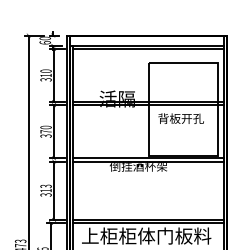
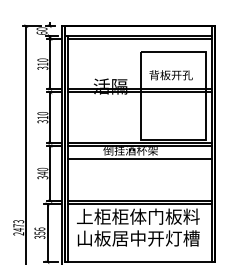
text: (180, 118) -> (170, 75), moved
text: (45, 131) -> (42, 117), 370 -> 310
line: (148, 174) -> (140, 158), added
text: (45, 188) -> (42, 171), 313 -> 340

